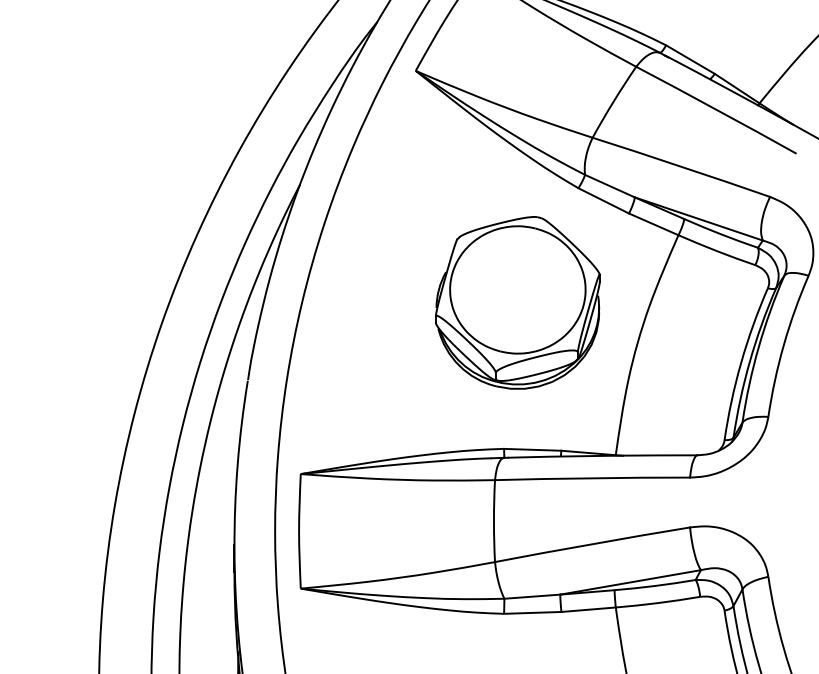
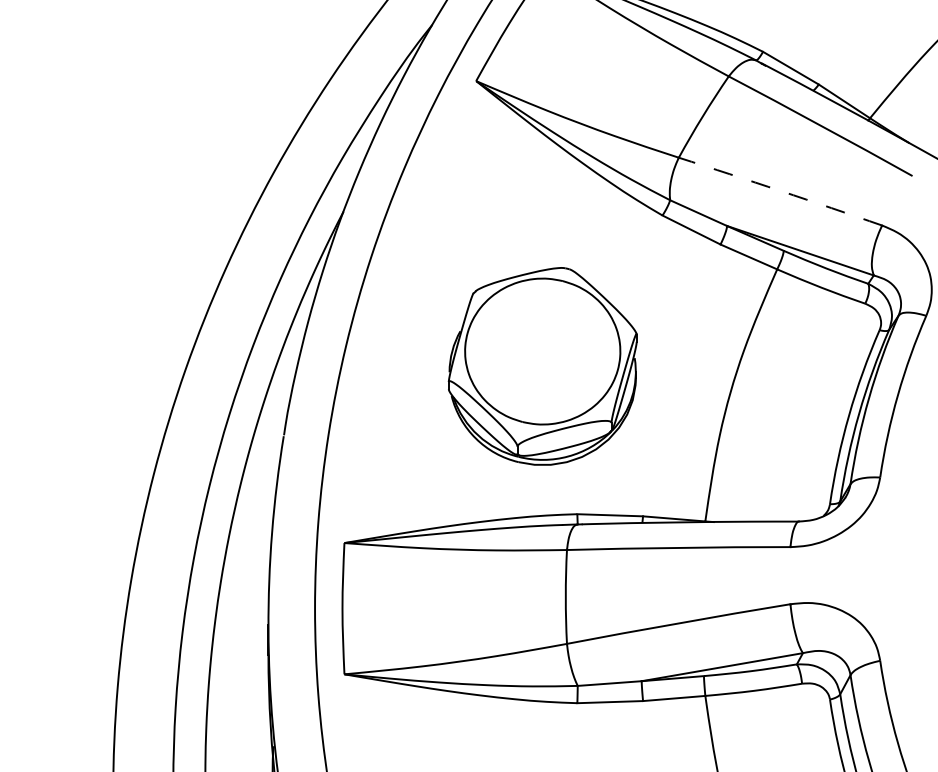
arc: (681, 166) -> (780, 190), solid -> dashed
part: (517, 302) -> (542, 365), moved

